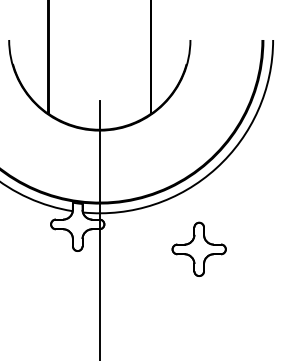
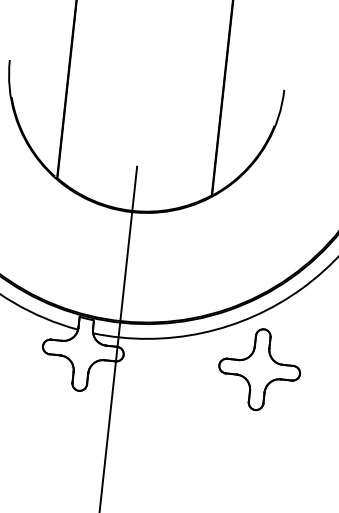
part: (198, 248) -> (258, 368), moved

